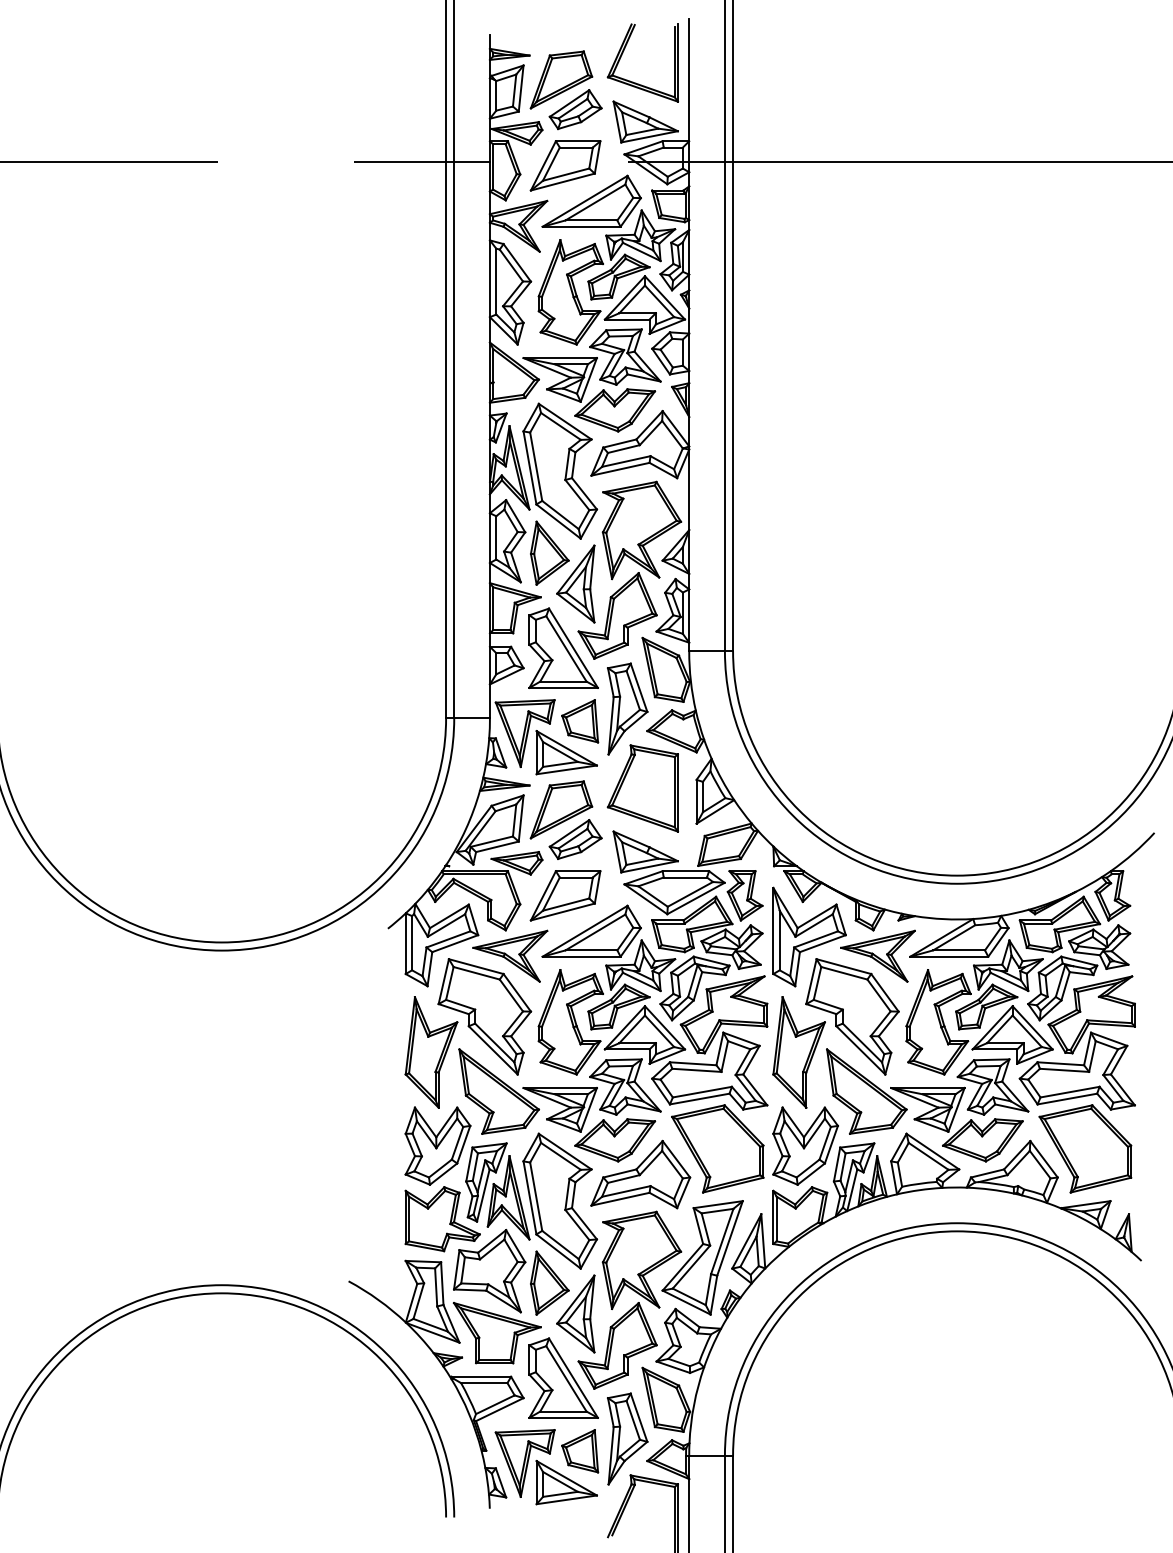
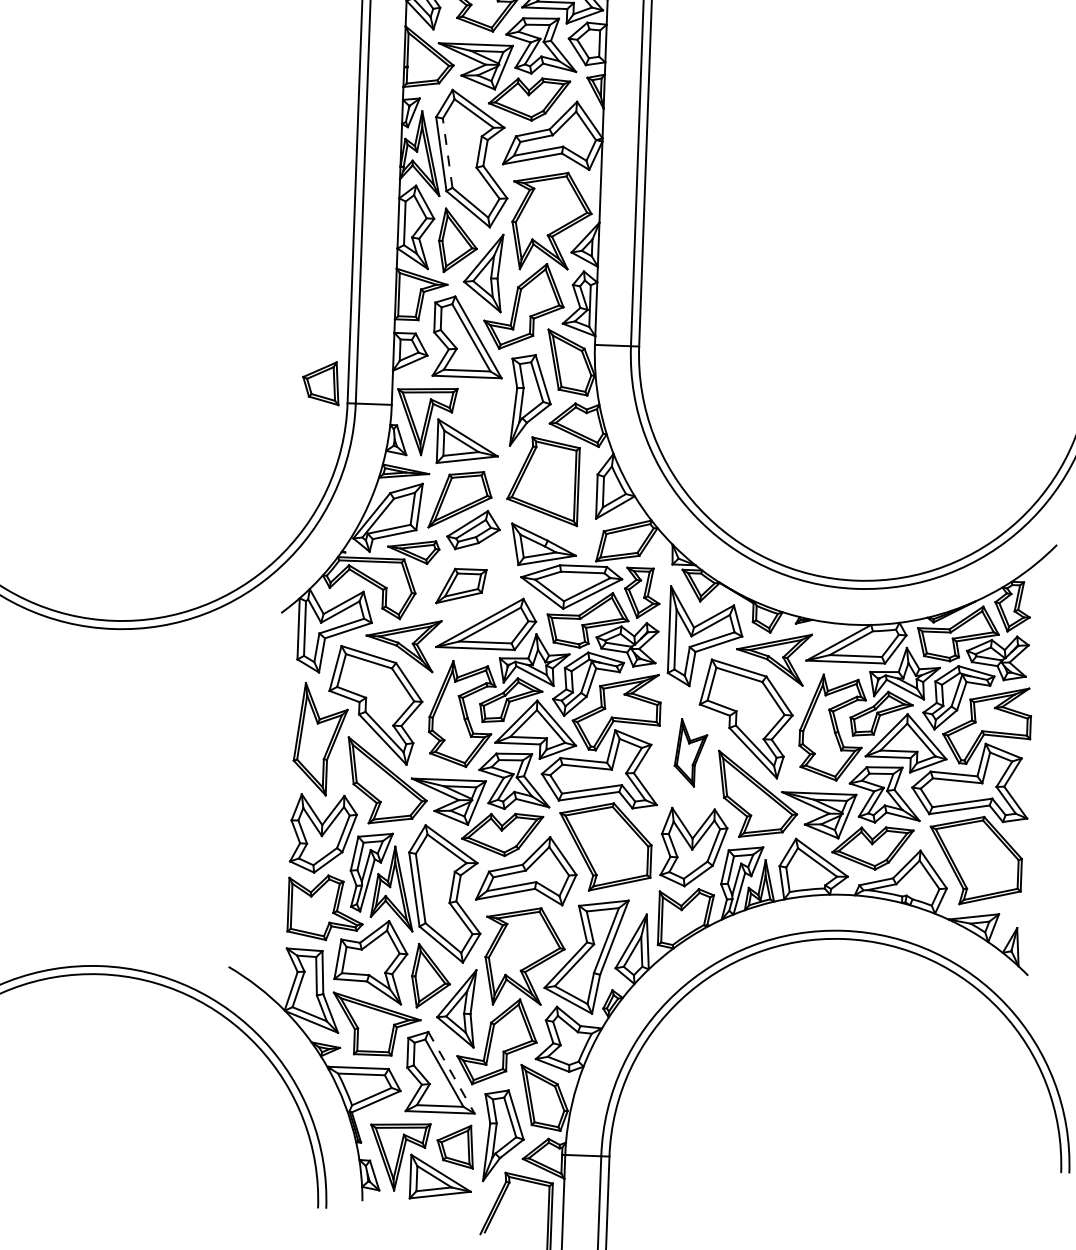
line: (536, 466) -> (447, 152), solid -> dashed
part: (580, 721) -> (321, 383), moved
part: (565, 895) -> (461, 586), size x0.7
part: (798, 1052) -> (690, 752), size x0.6
line: (573, 1378) -> (451, 1073), solid -> dashed

